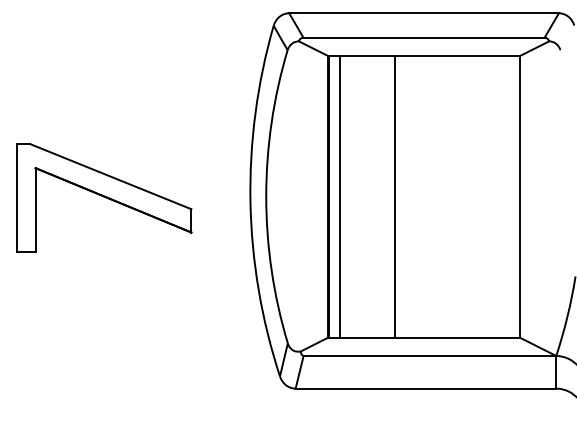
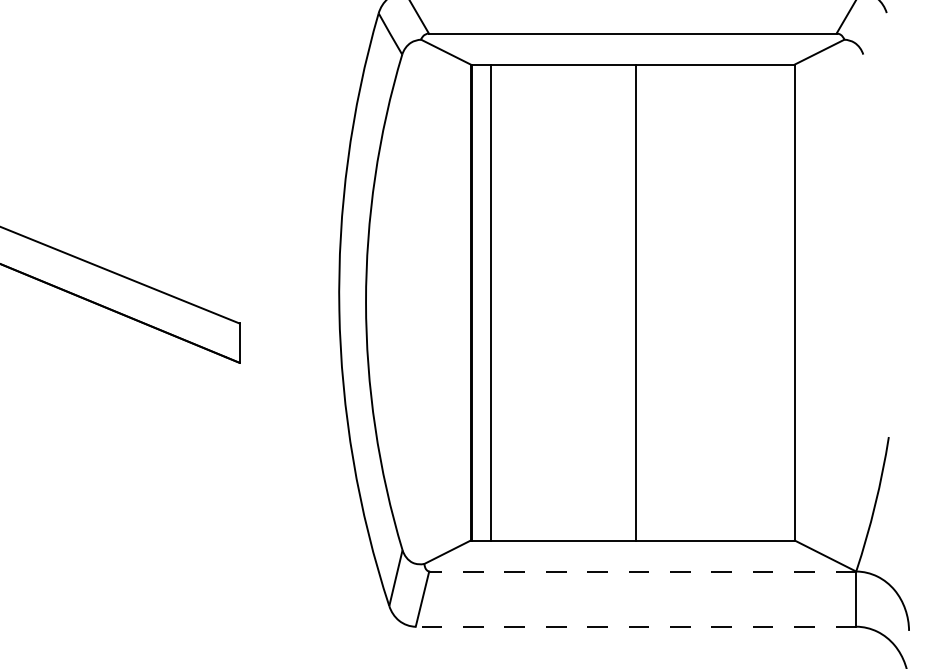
line: (394, 196) -> (635, 301), moved
line: (429, 356) -> (641, 572), solid -> dashed
line: (425, 388) -> (635, 626), solid -> dashed

